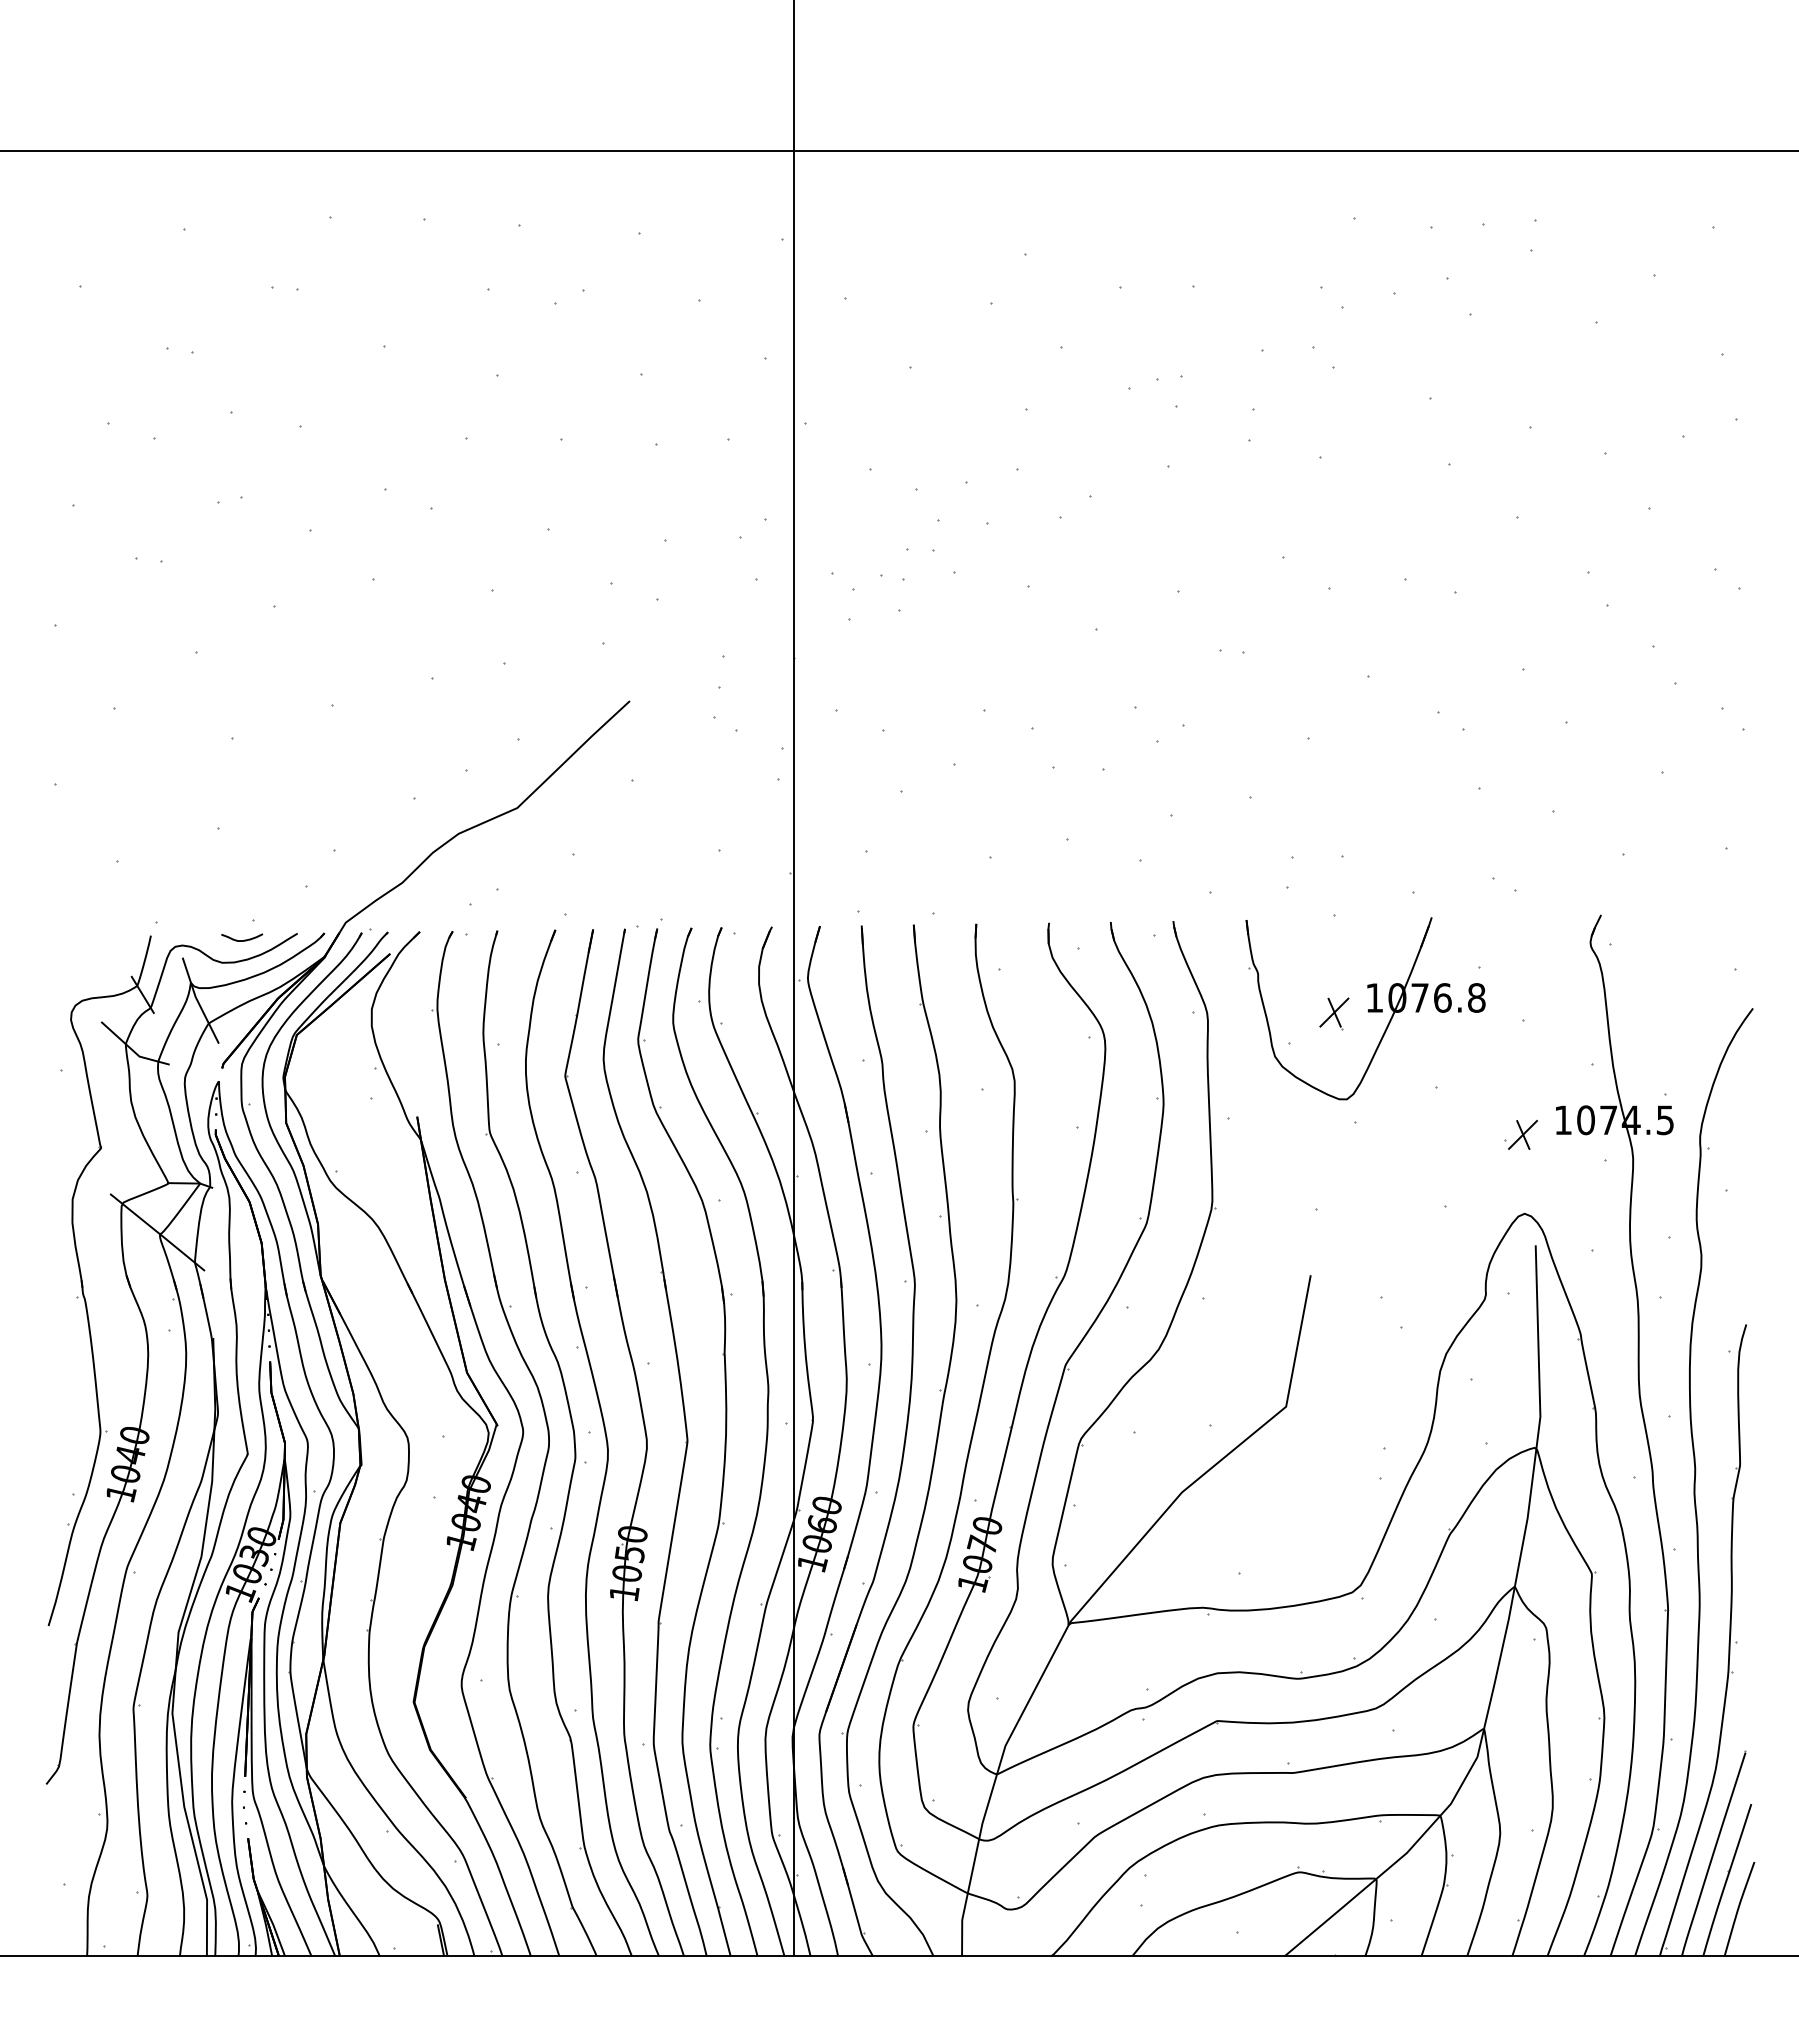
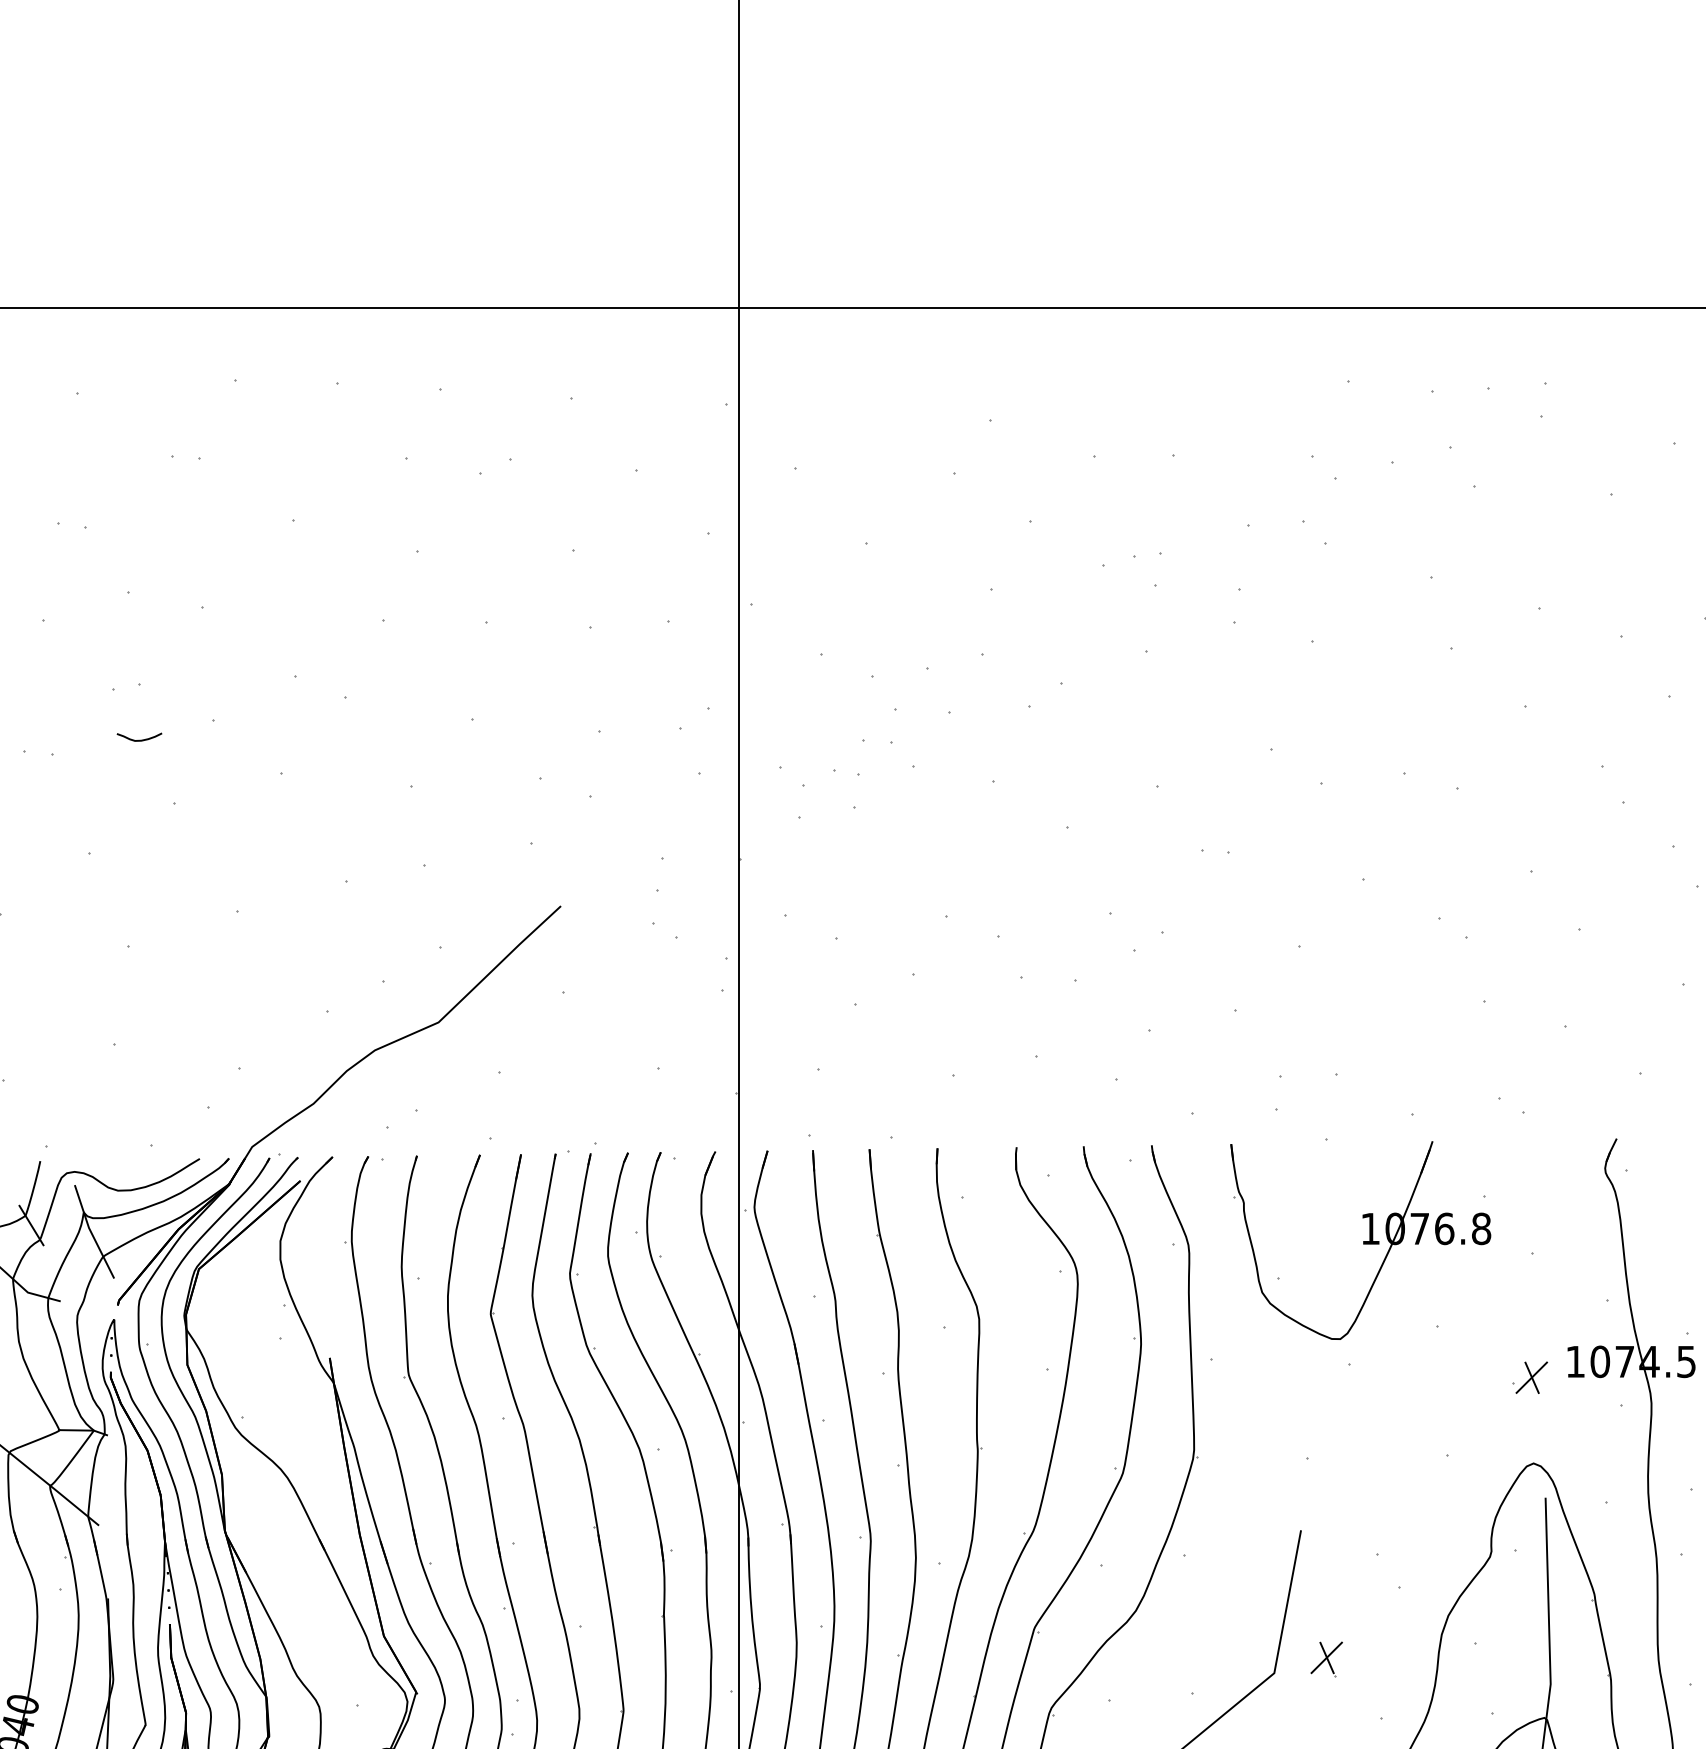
curve: (244, 939) -> (142, 739), moved
part: (1334, 1013) -> (1326, 1658), moved

